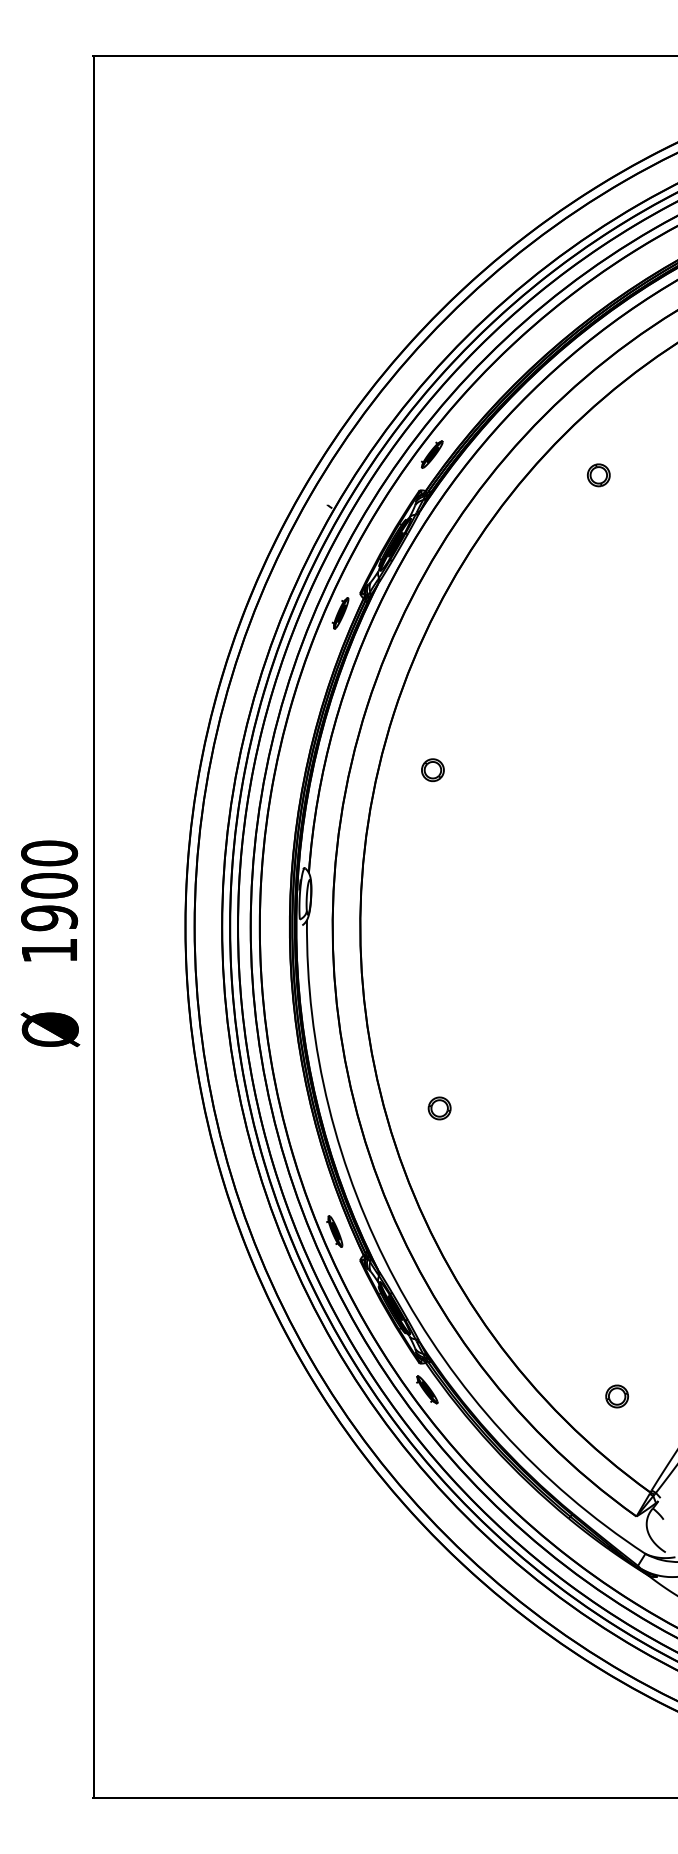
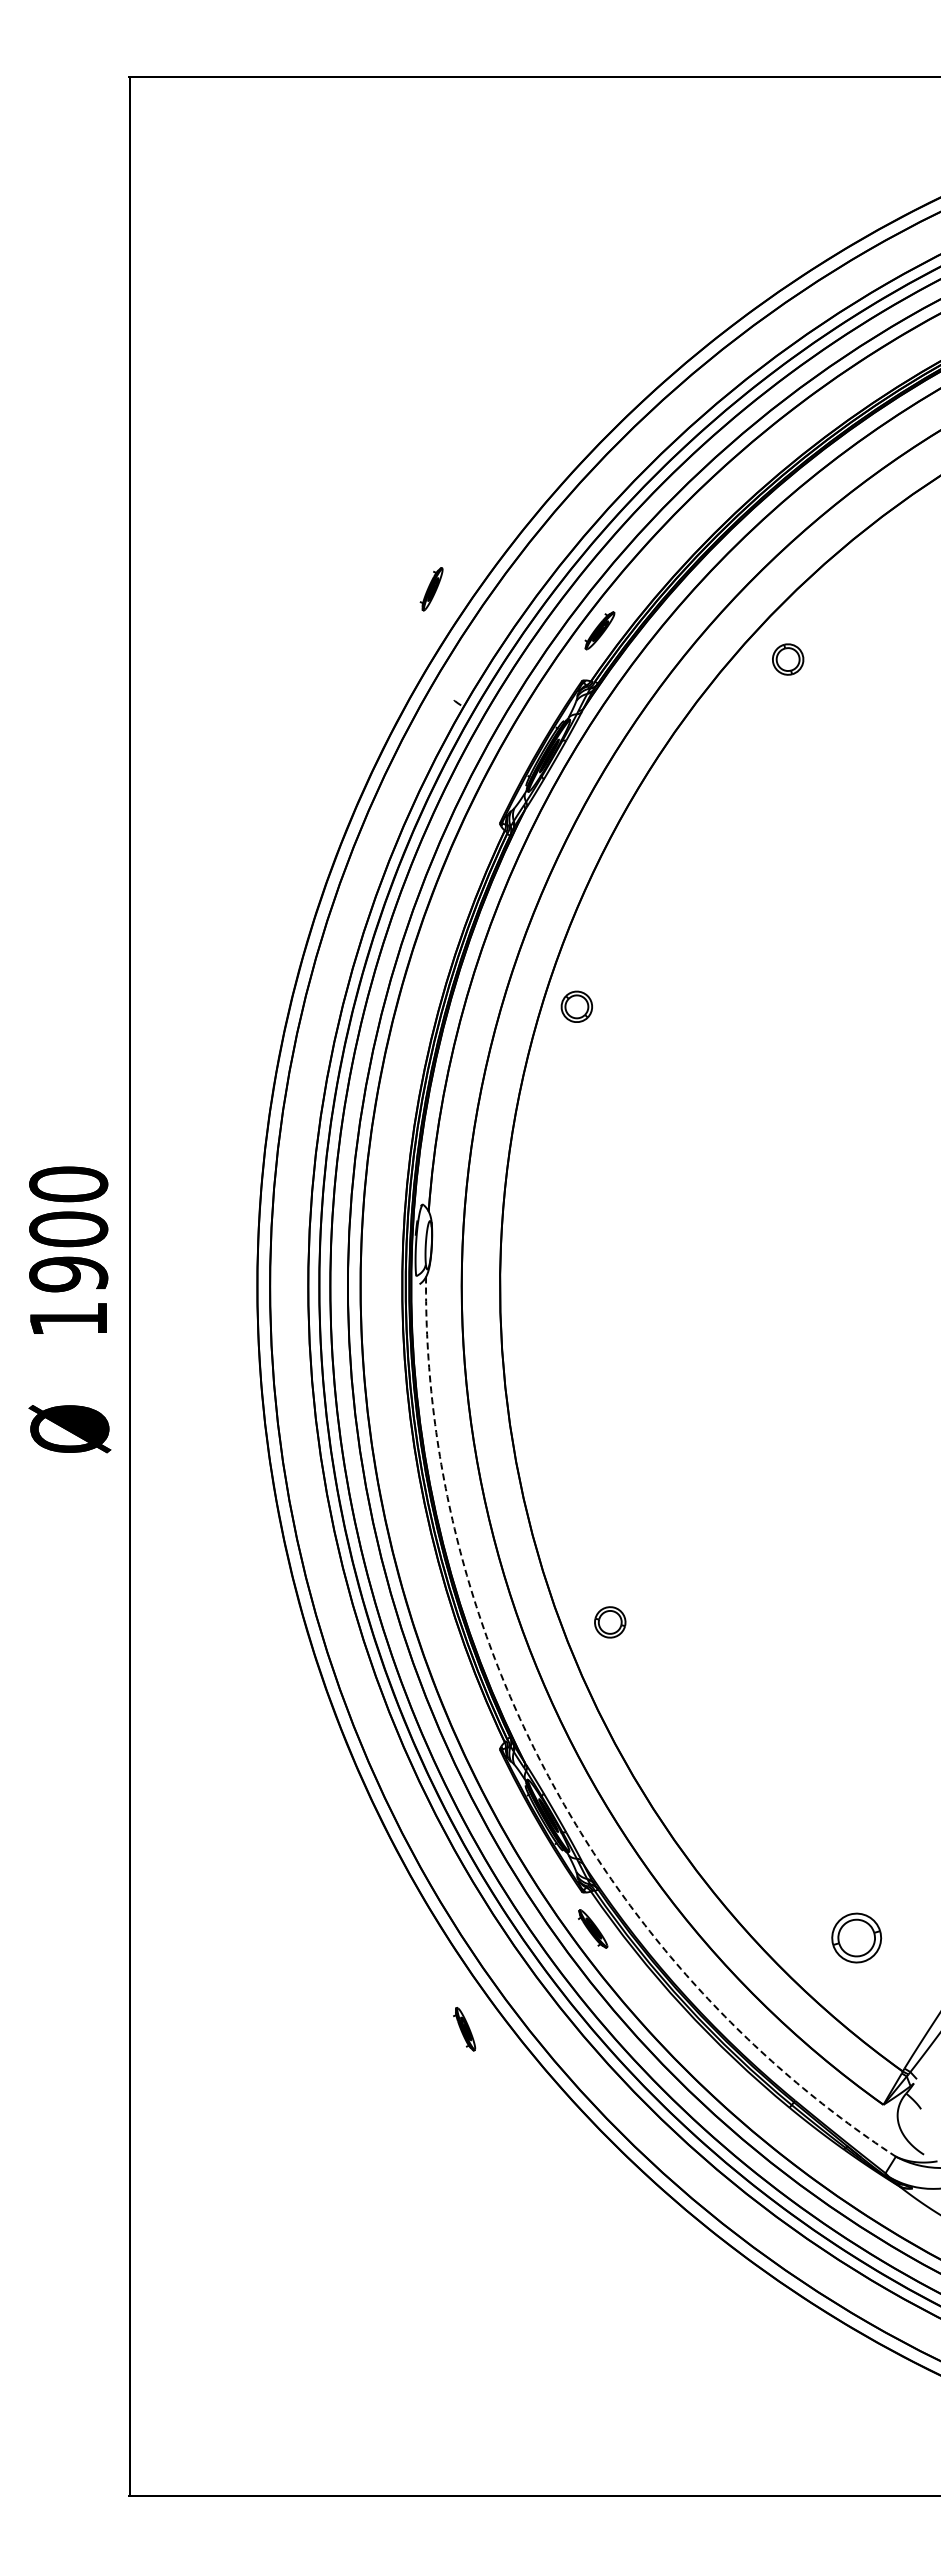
part: (599, 475) -> (788, 659), moved
part: (340, 613) -> (431, 589), moved
part: (432, 769) -> (576, 1006), moved
part: (439, 1108) -> (610, 1622), moved
part: (334, 1231) -> (464, 2029), moved
arc: (395, 1279) -> (548, 1776), solid -> dashed
part: (617, 1396) -> (856, 1938), size x1.6

